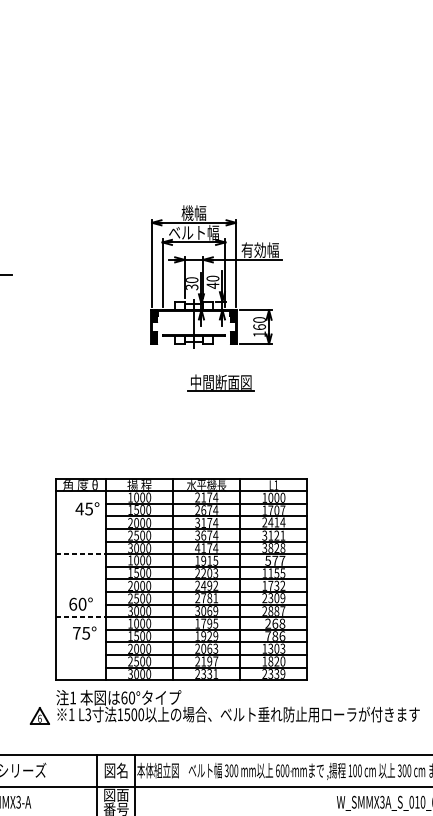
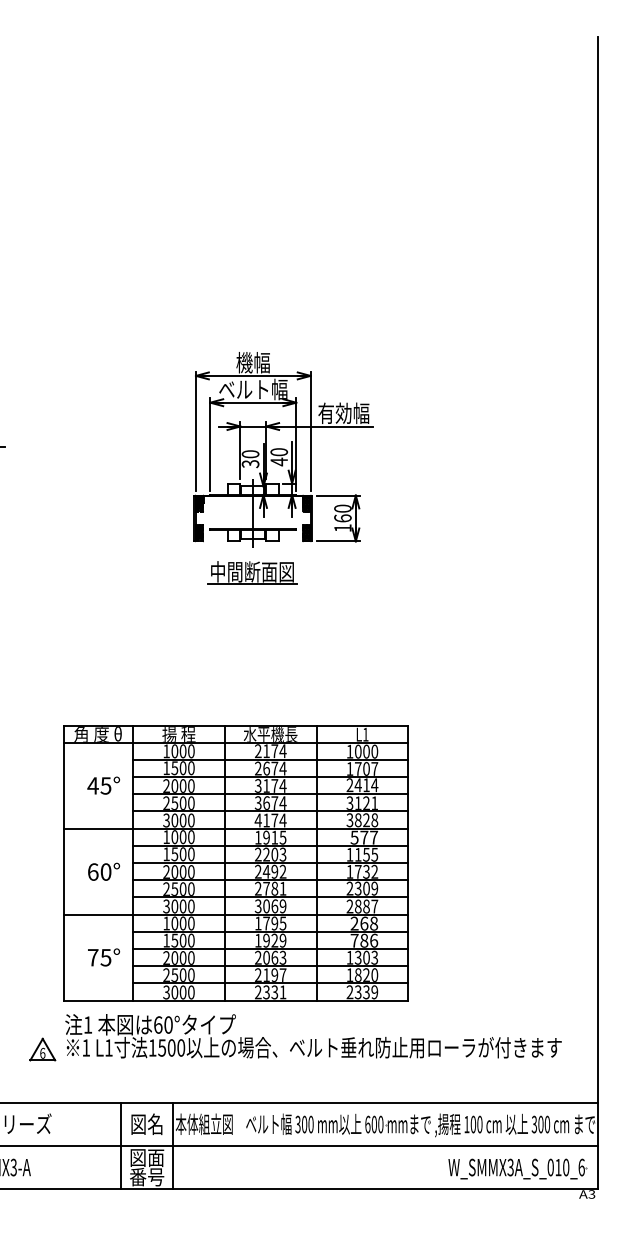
part: (221, 382) -> (252, 572), moved
text: (87, 508) -> (103, 785), moved
line: (81, 554) -> (99, 828), dashed -> solid
text: (80, 603) -> (103, 871), moved
line: (81, 617) -> (99, 914), dashed -> solid
text: (85, 633) -> (104, 957), moved
text: (88, 714) -> (108, 1047), L3 -> L1

